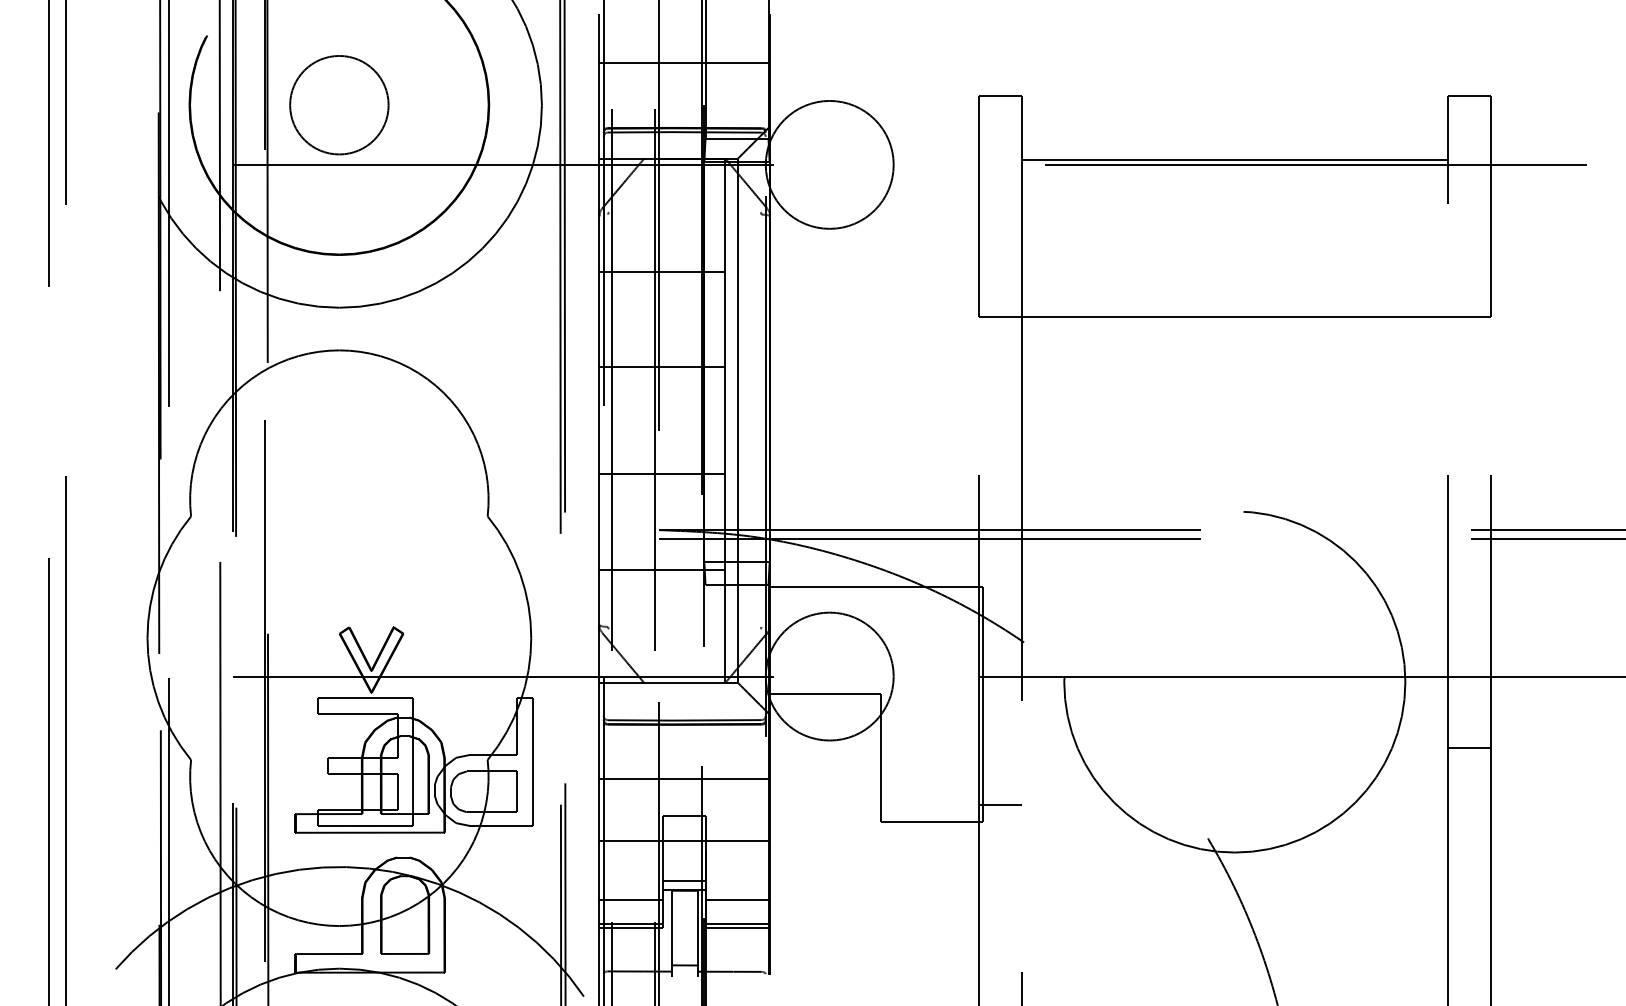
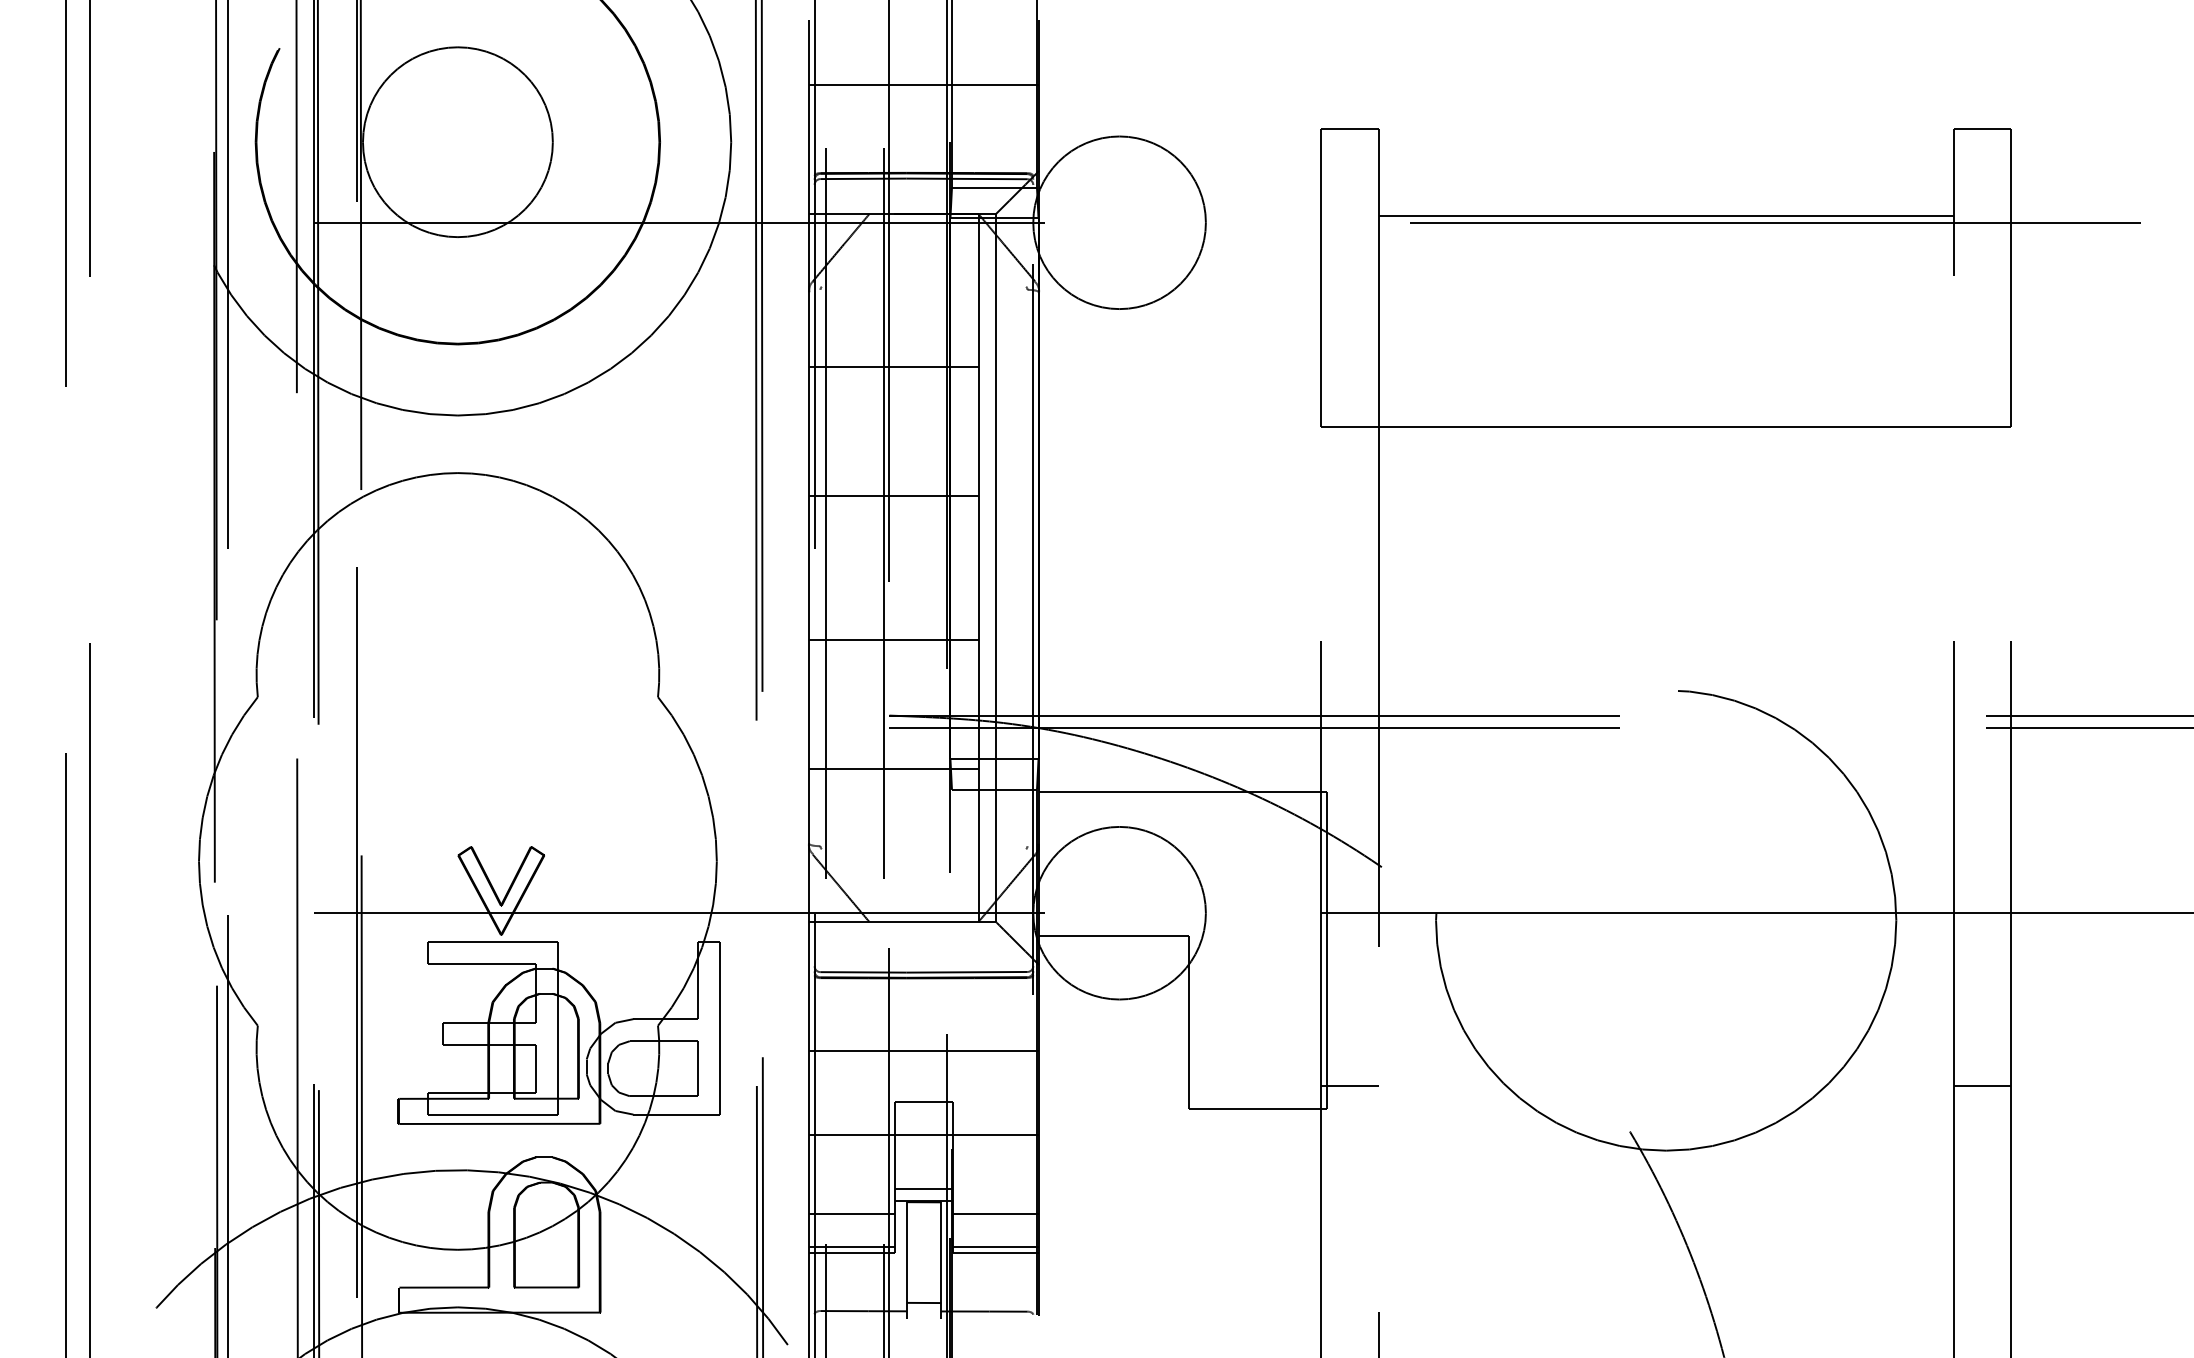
circle: (339, 105) -> (457, 142), size x1.43
line: (1469, 747) -> (1982, 1085), moved

